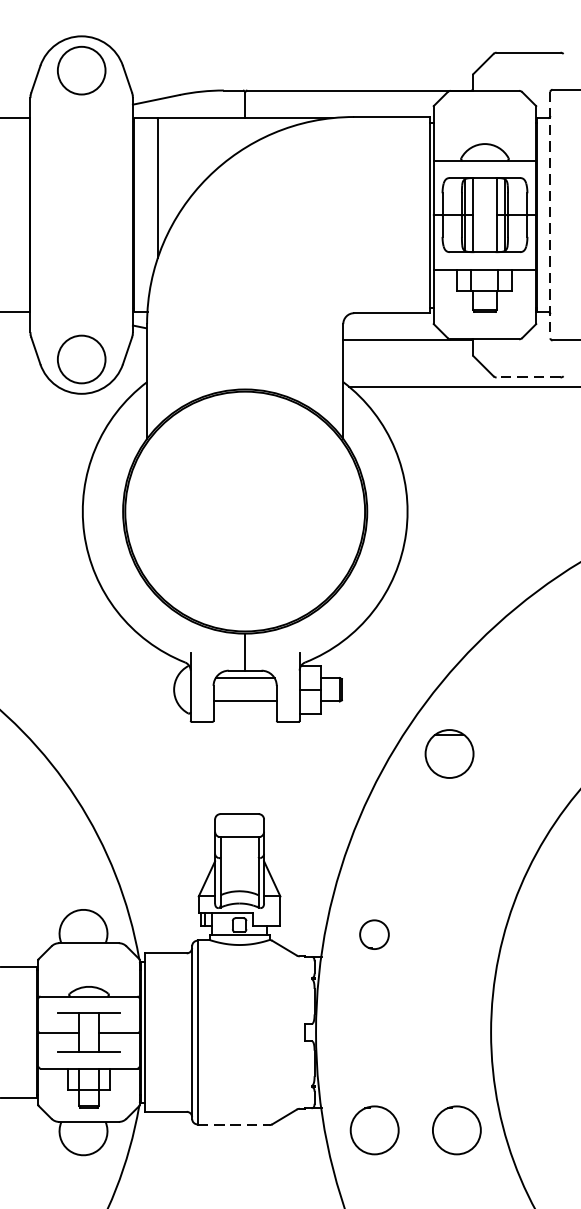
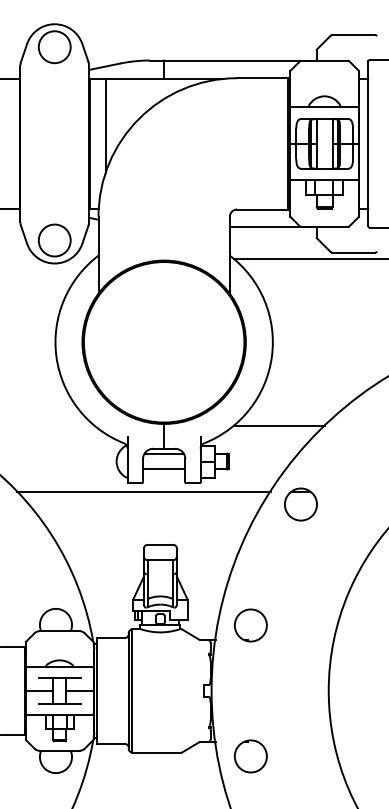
line: (550, 216) -> (368, 144), dashed -> solid
line: (528, 377) -> (353, 252), dashed -> solid
line: (417, 635) -> (279, 425), added
line: (214, 734) -> (143, 491), added
circle: (374, 934) -> (250, 625), size x1.67
line: (233, 1124) -> (156, 752), dashed -> solid
circle: (456, 1130) -> (305, 756), removed

